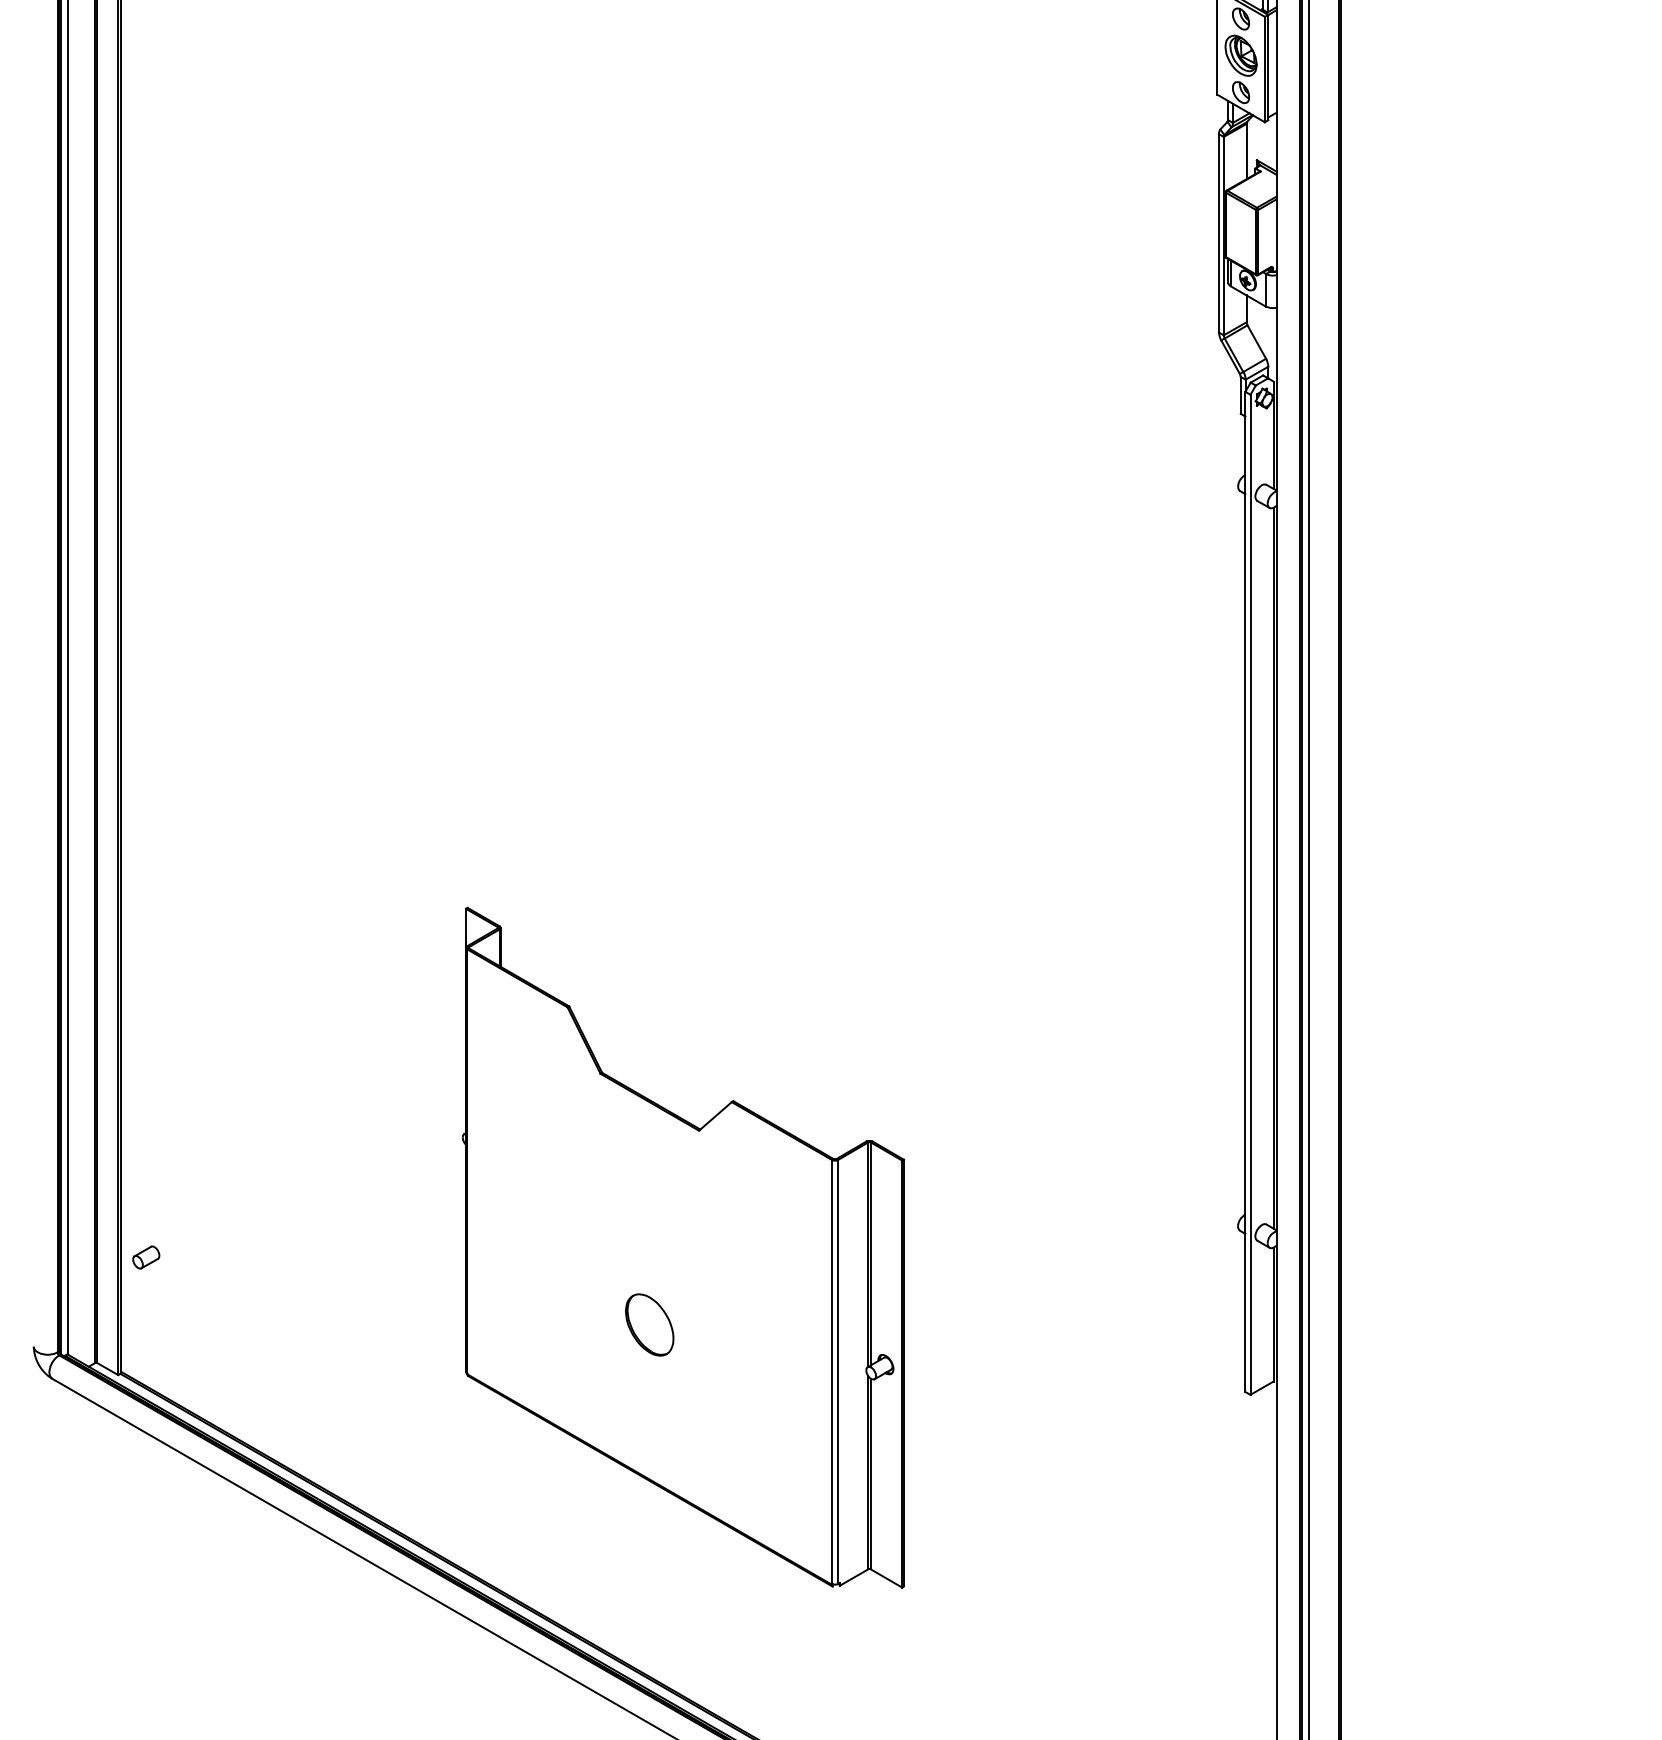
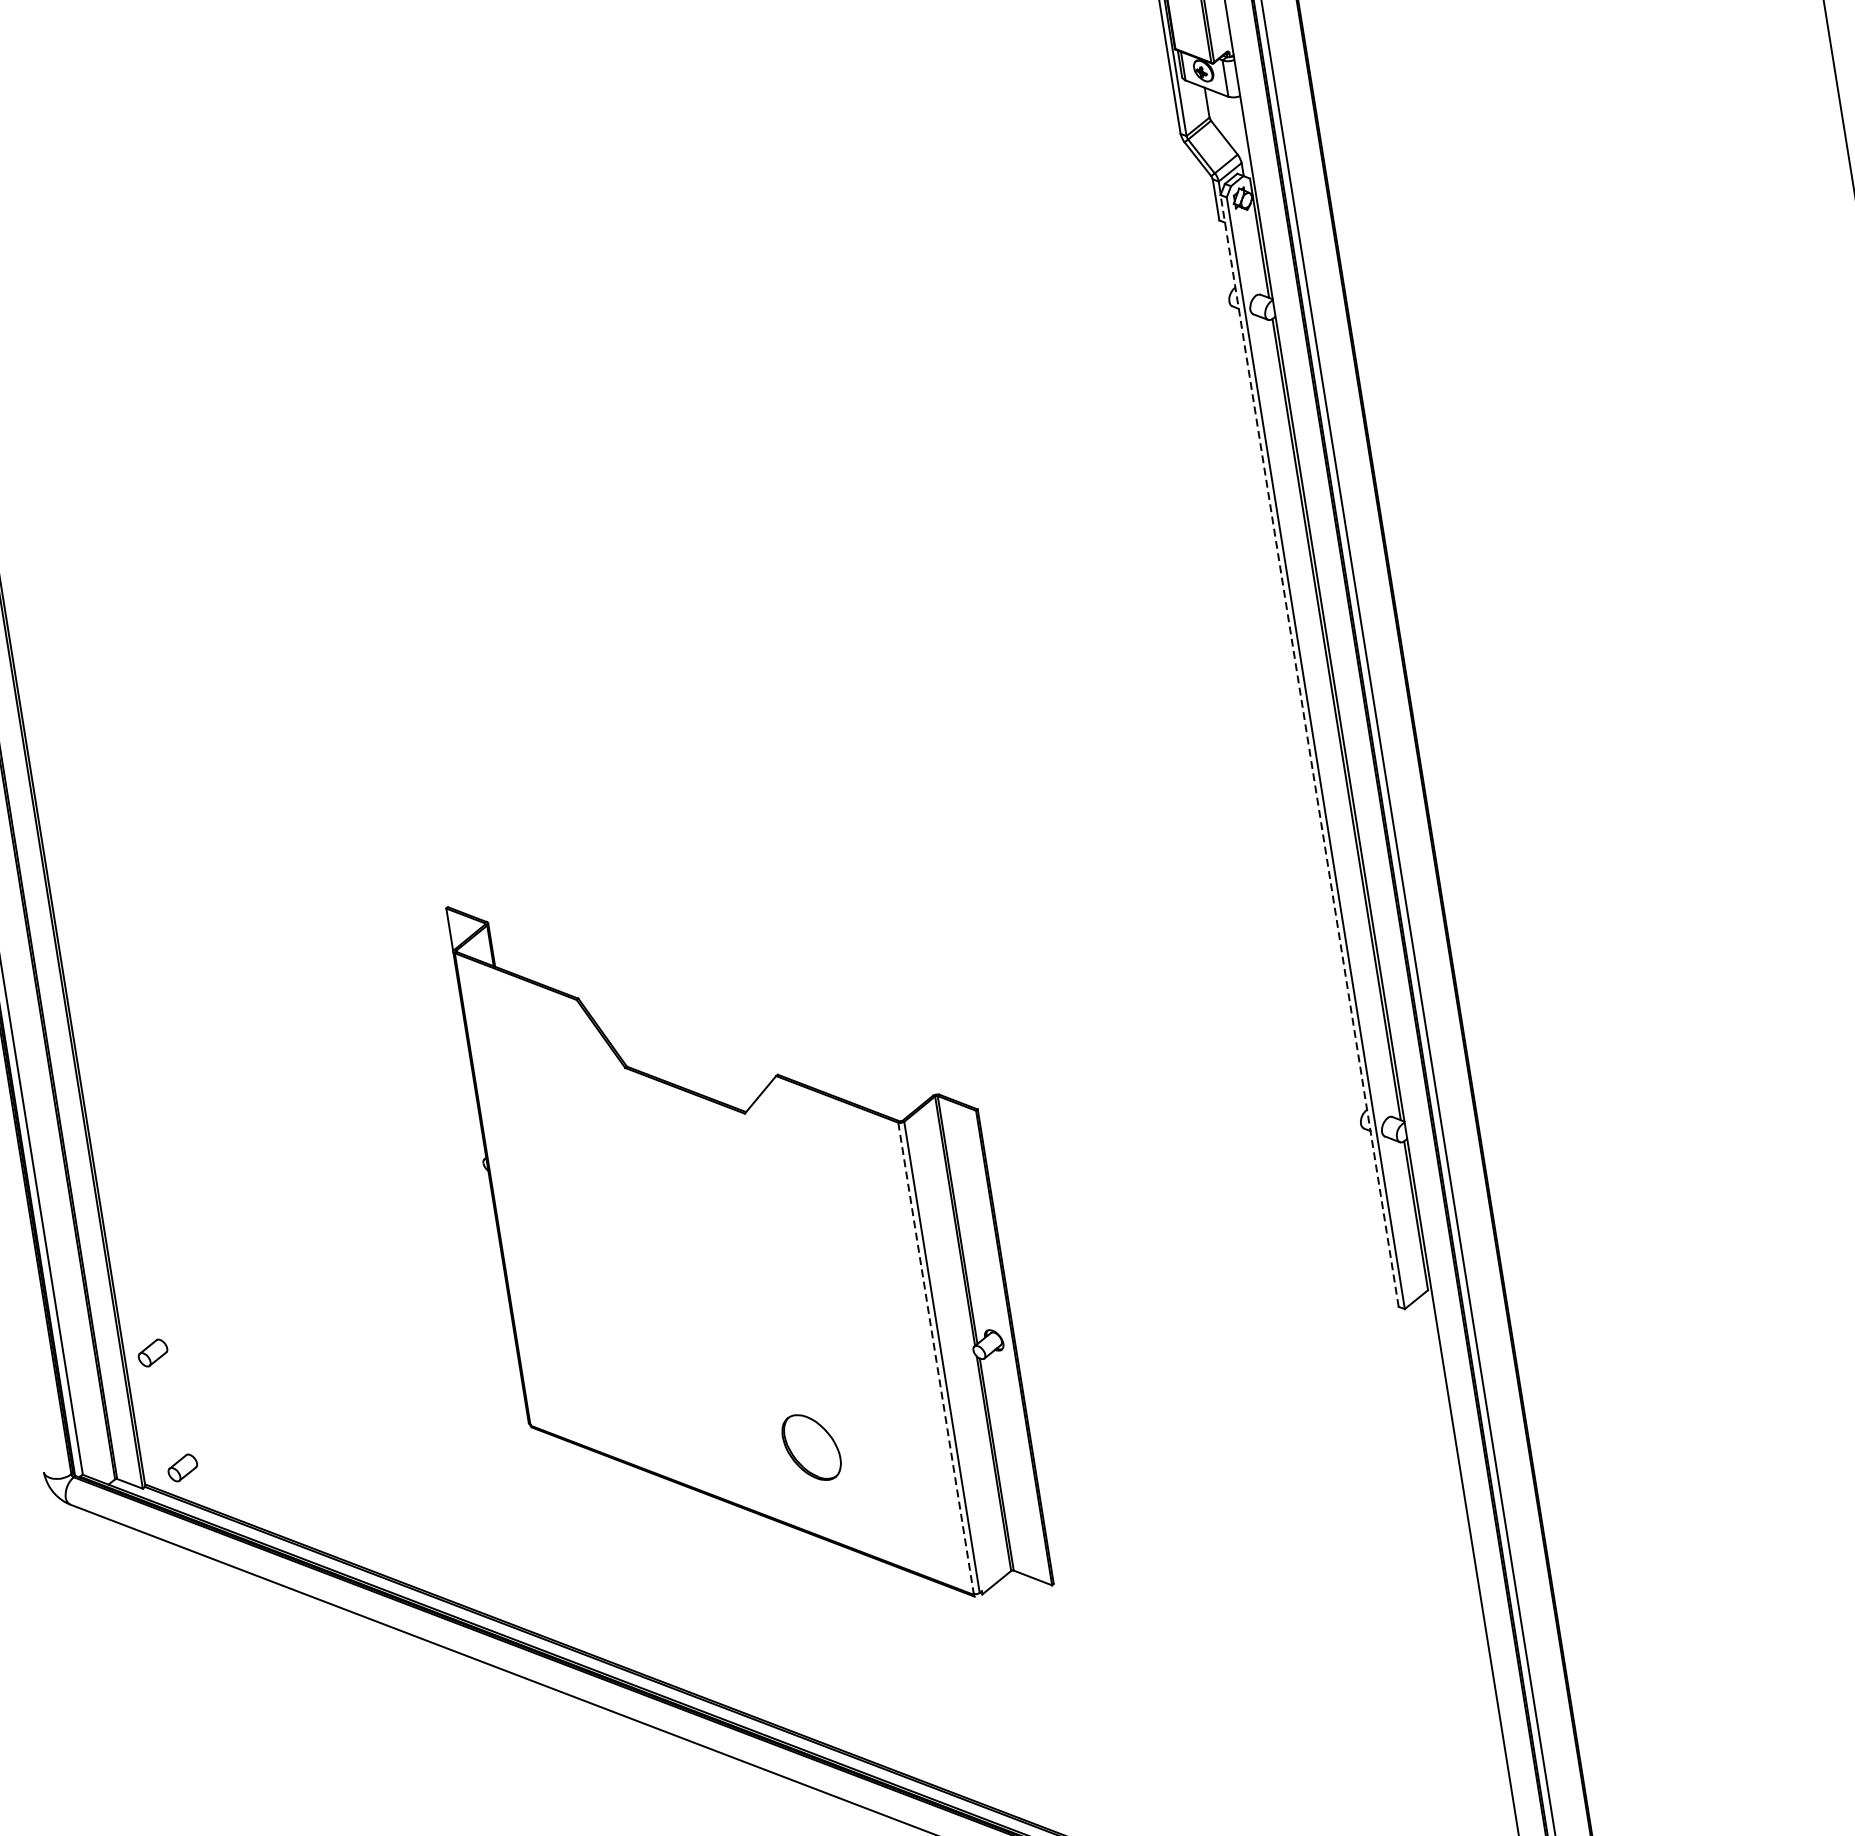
line: (1245, 891) -> (1309, 750), solid -> dashed
part: (649, 1324) -> (811, 1447), moved
part: (156, 1362) -> (183, 1467), added
line: (832, 1372) -> (936, 1358), solid -> dashed

